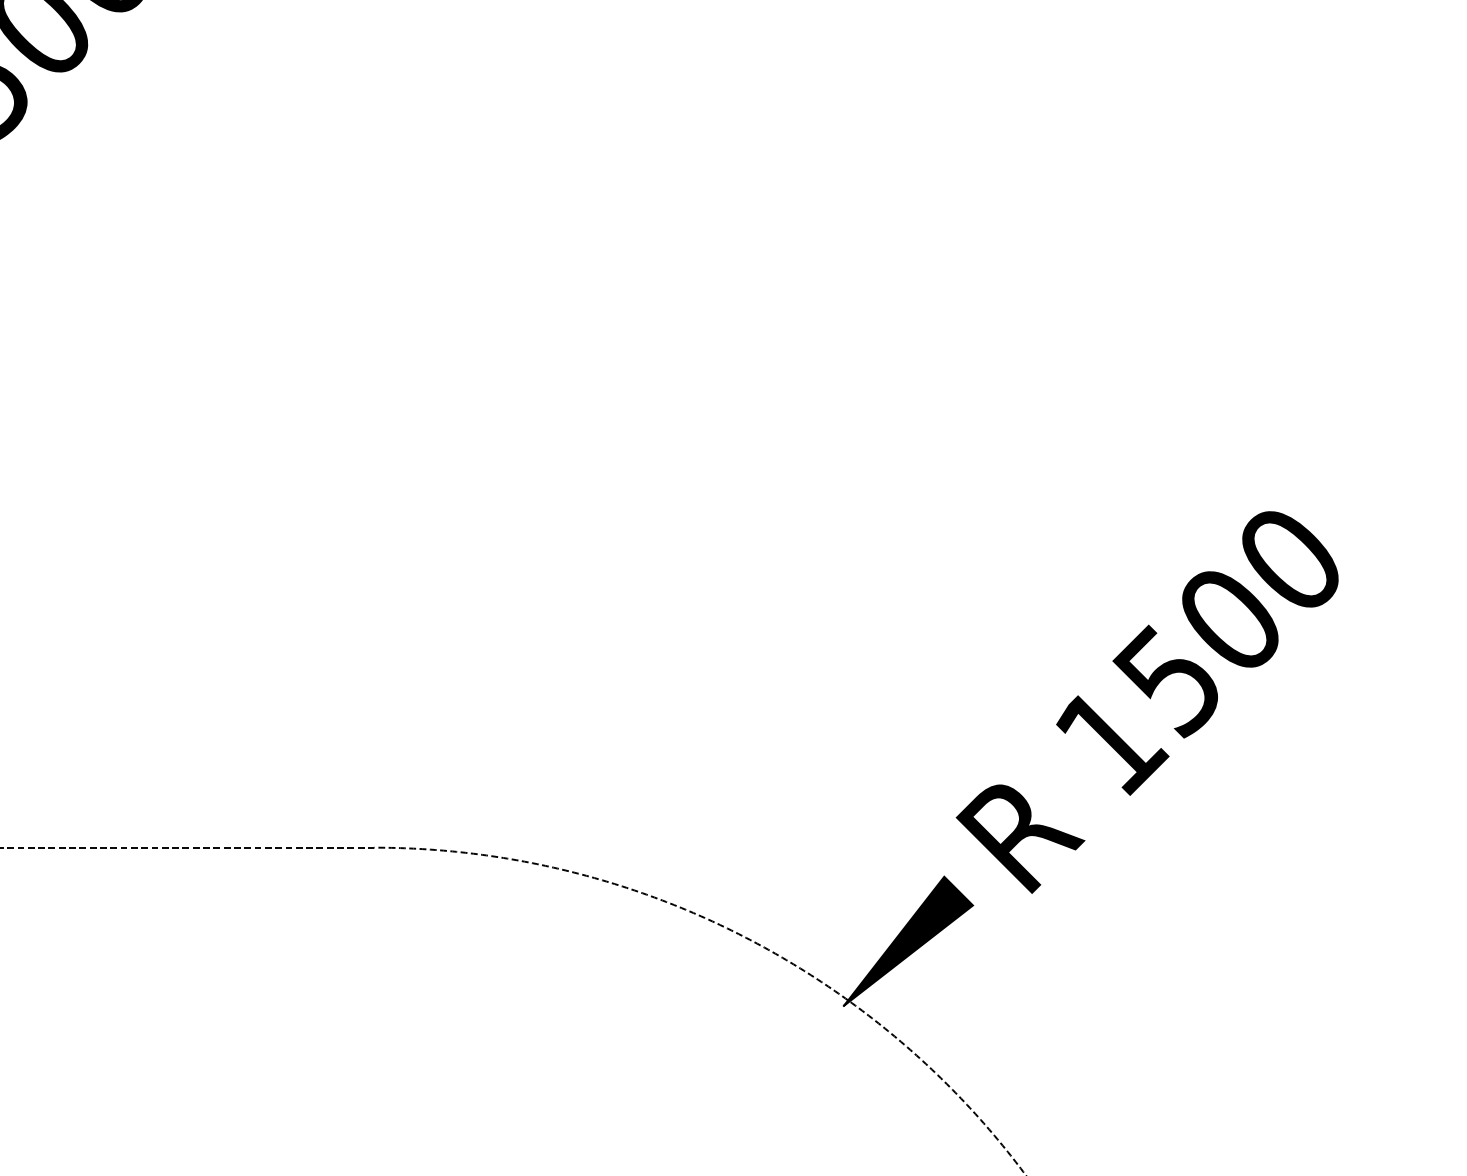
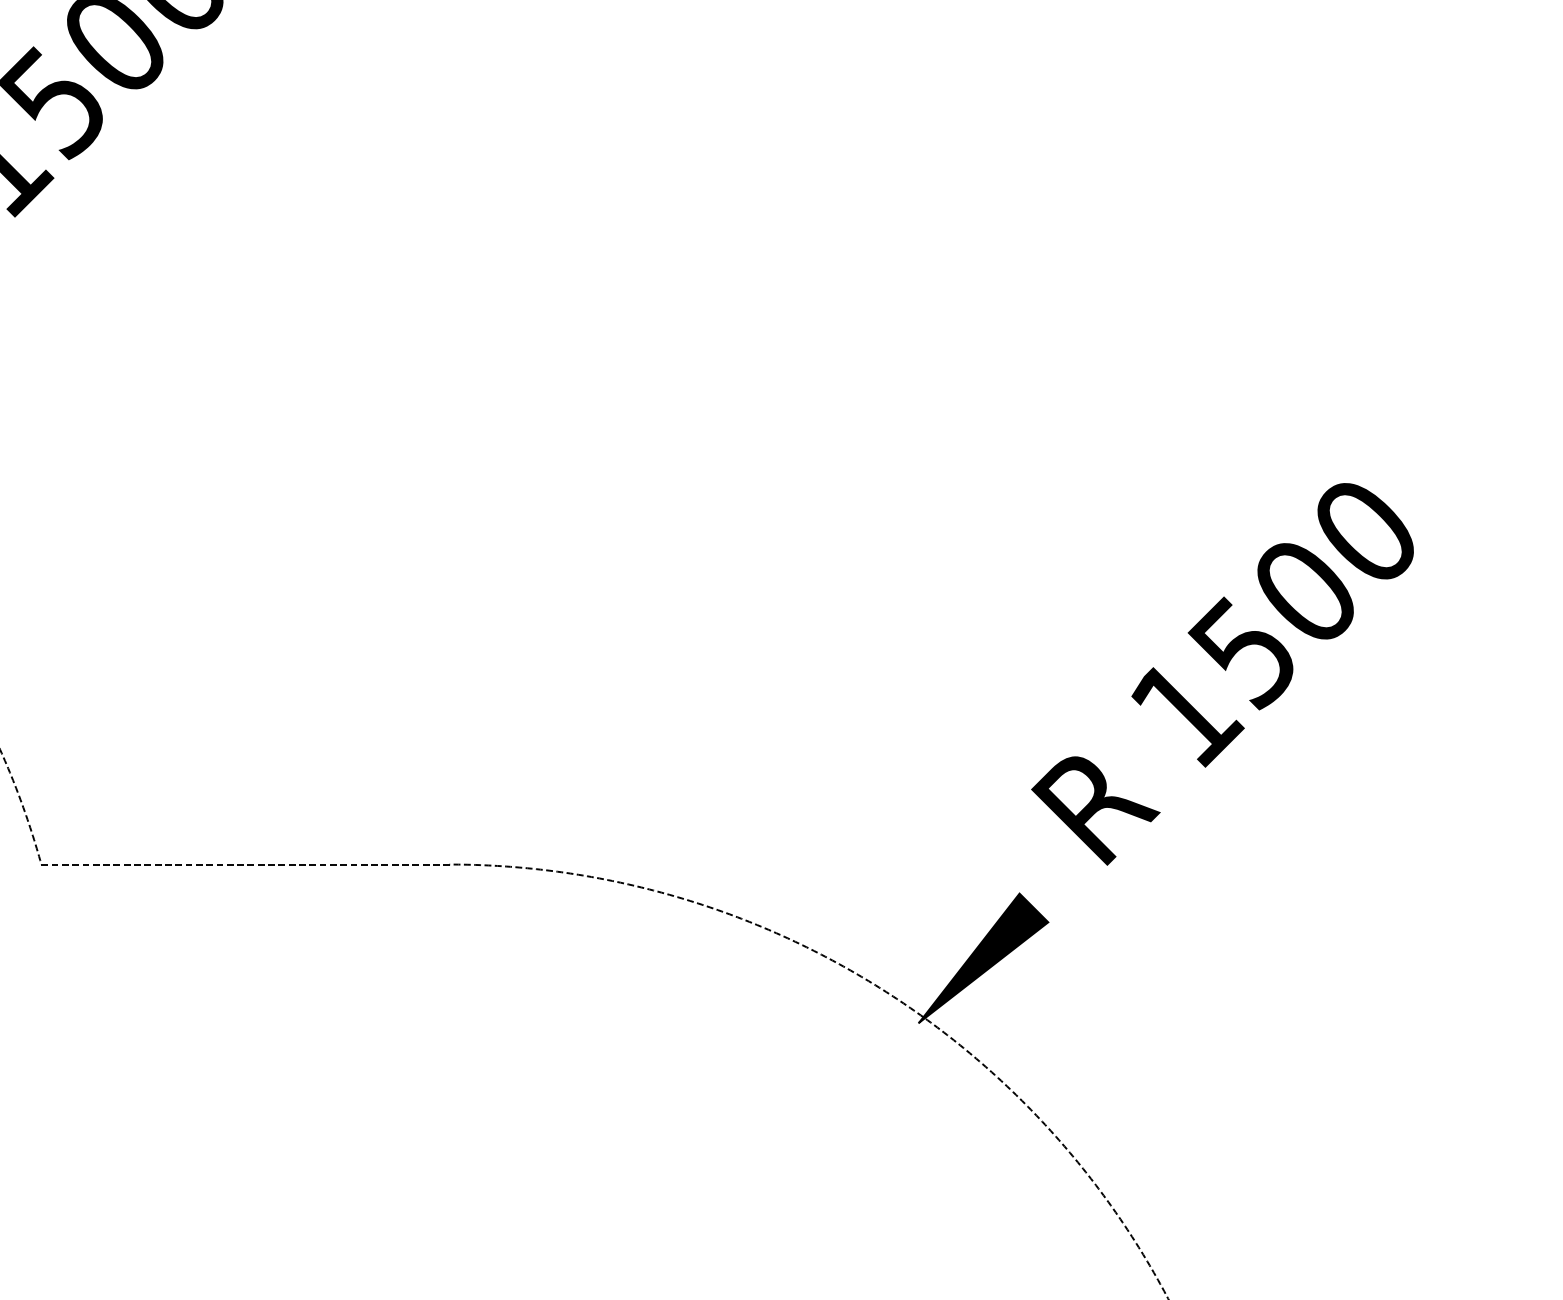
text: (1147, 702) -> (1222, 674), moved

